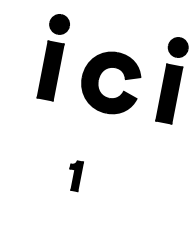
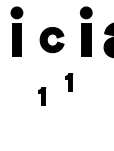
part: (109, 81) -> (51, 39), size x0.7
part: (126, 161) -> (69, 82), added

